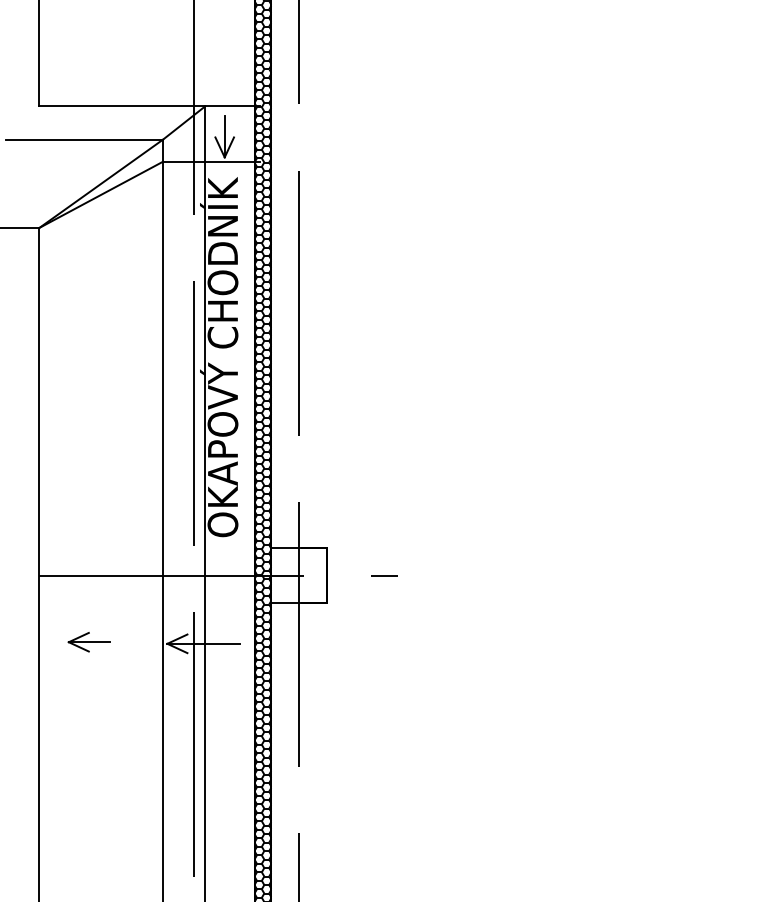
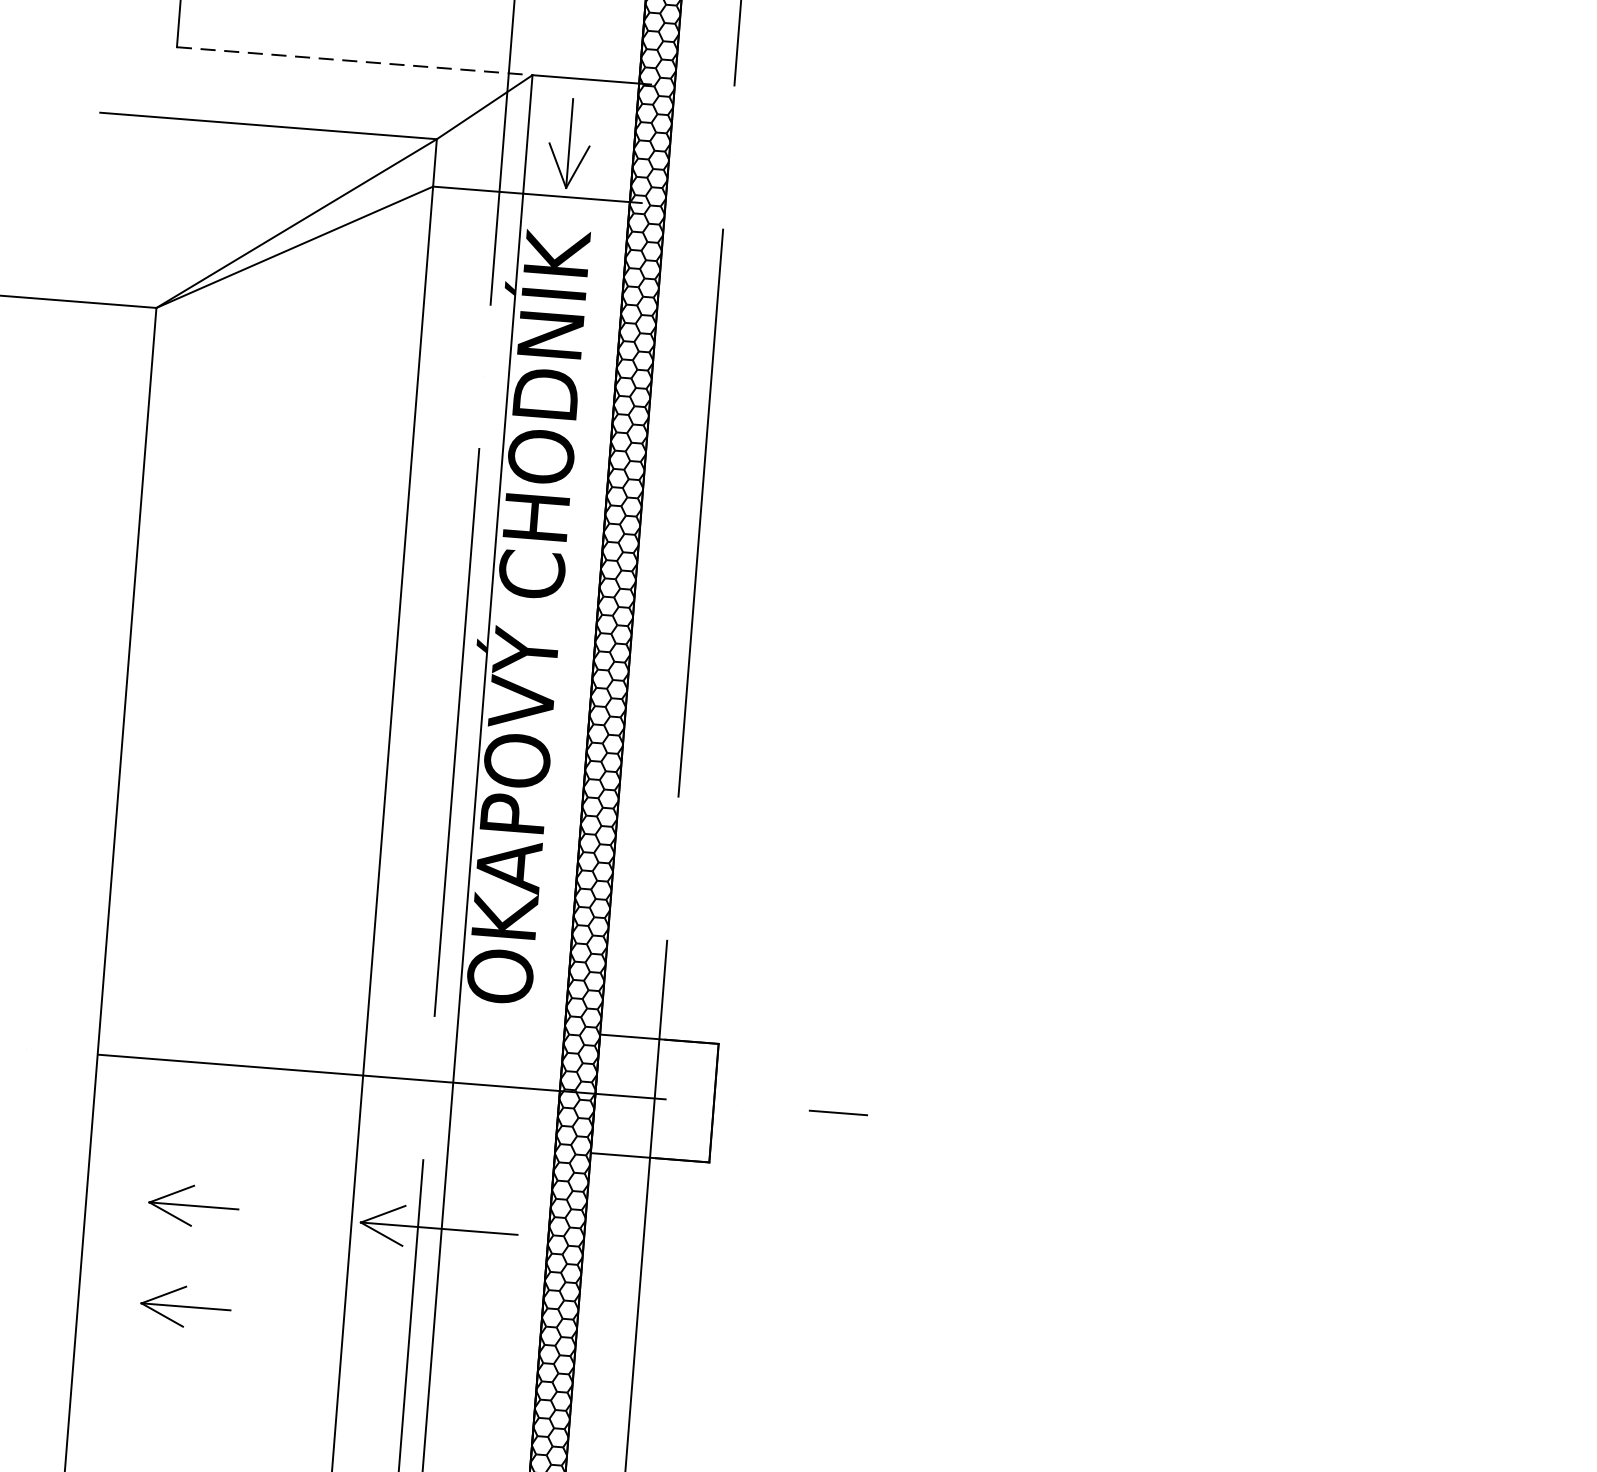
line: (122, 106) -> (355, 61), solid -> dashed
part: (88, 689) -> (183, 1307), added

